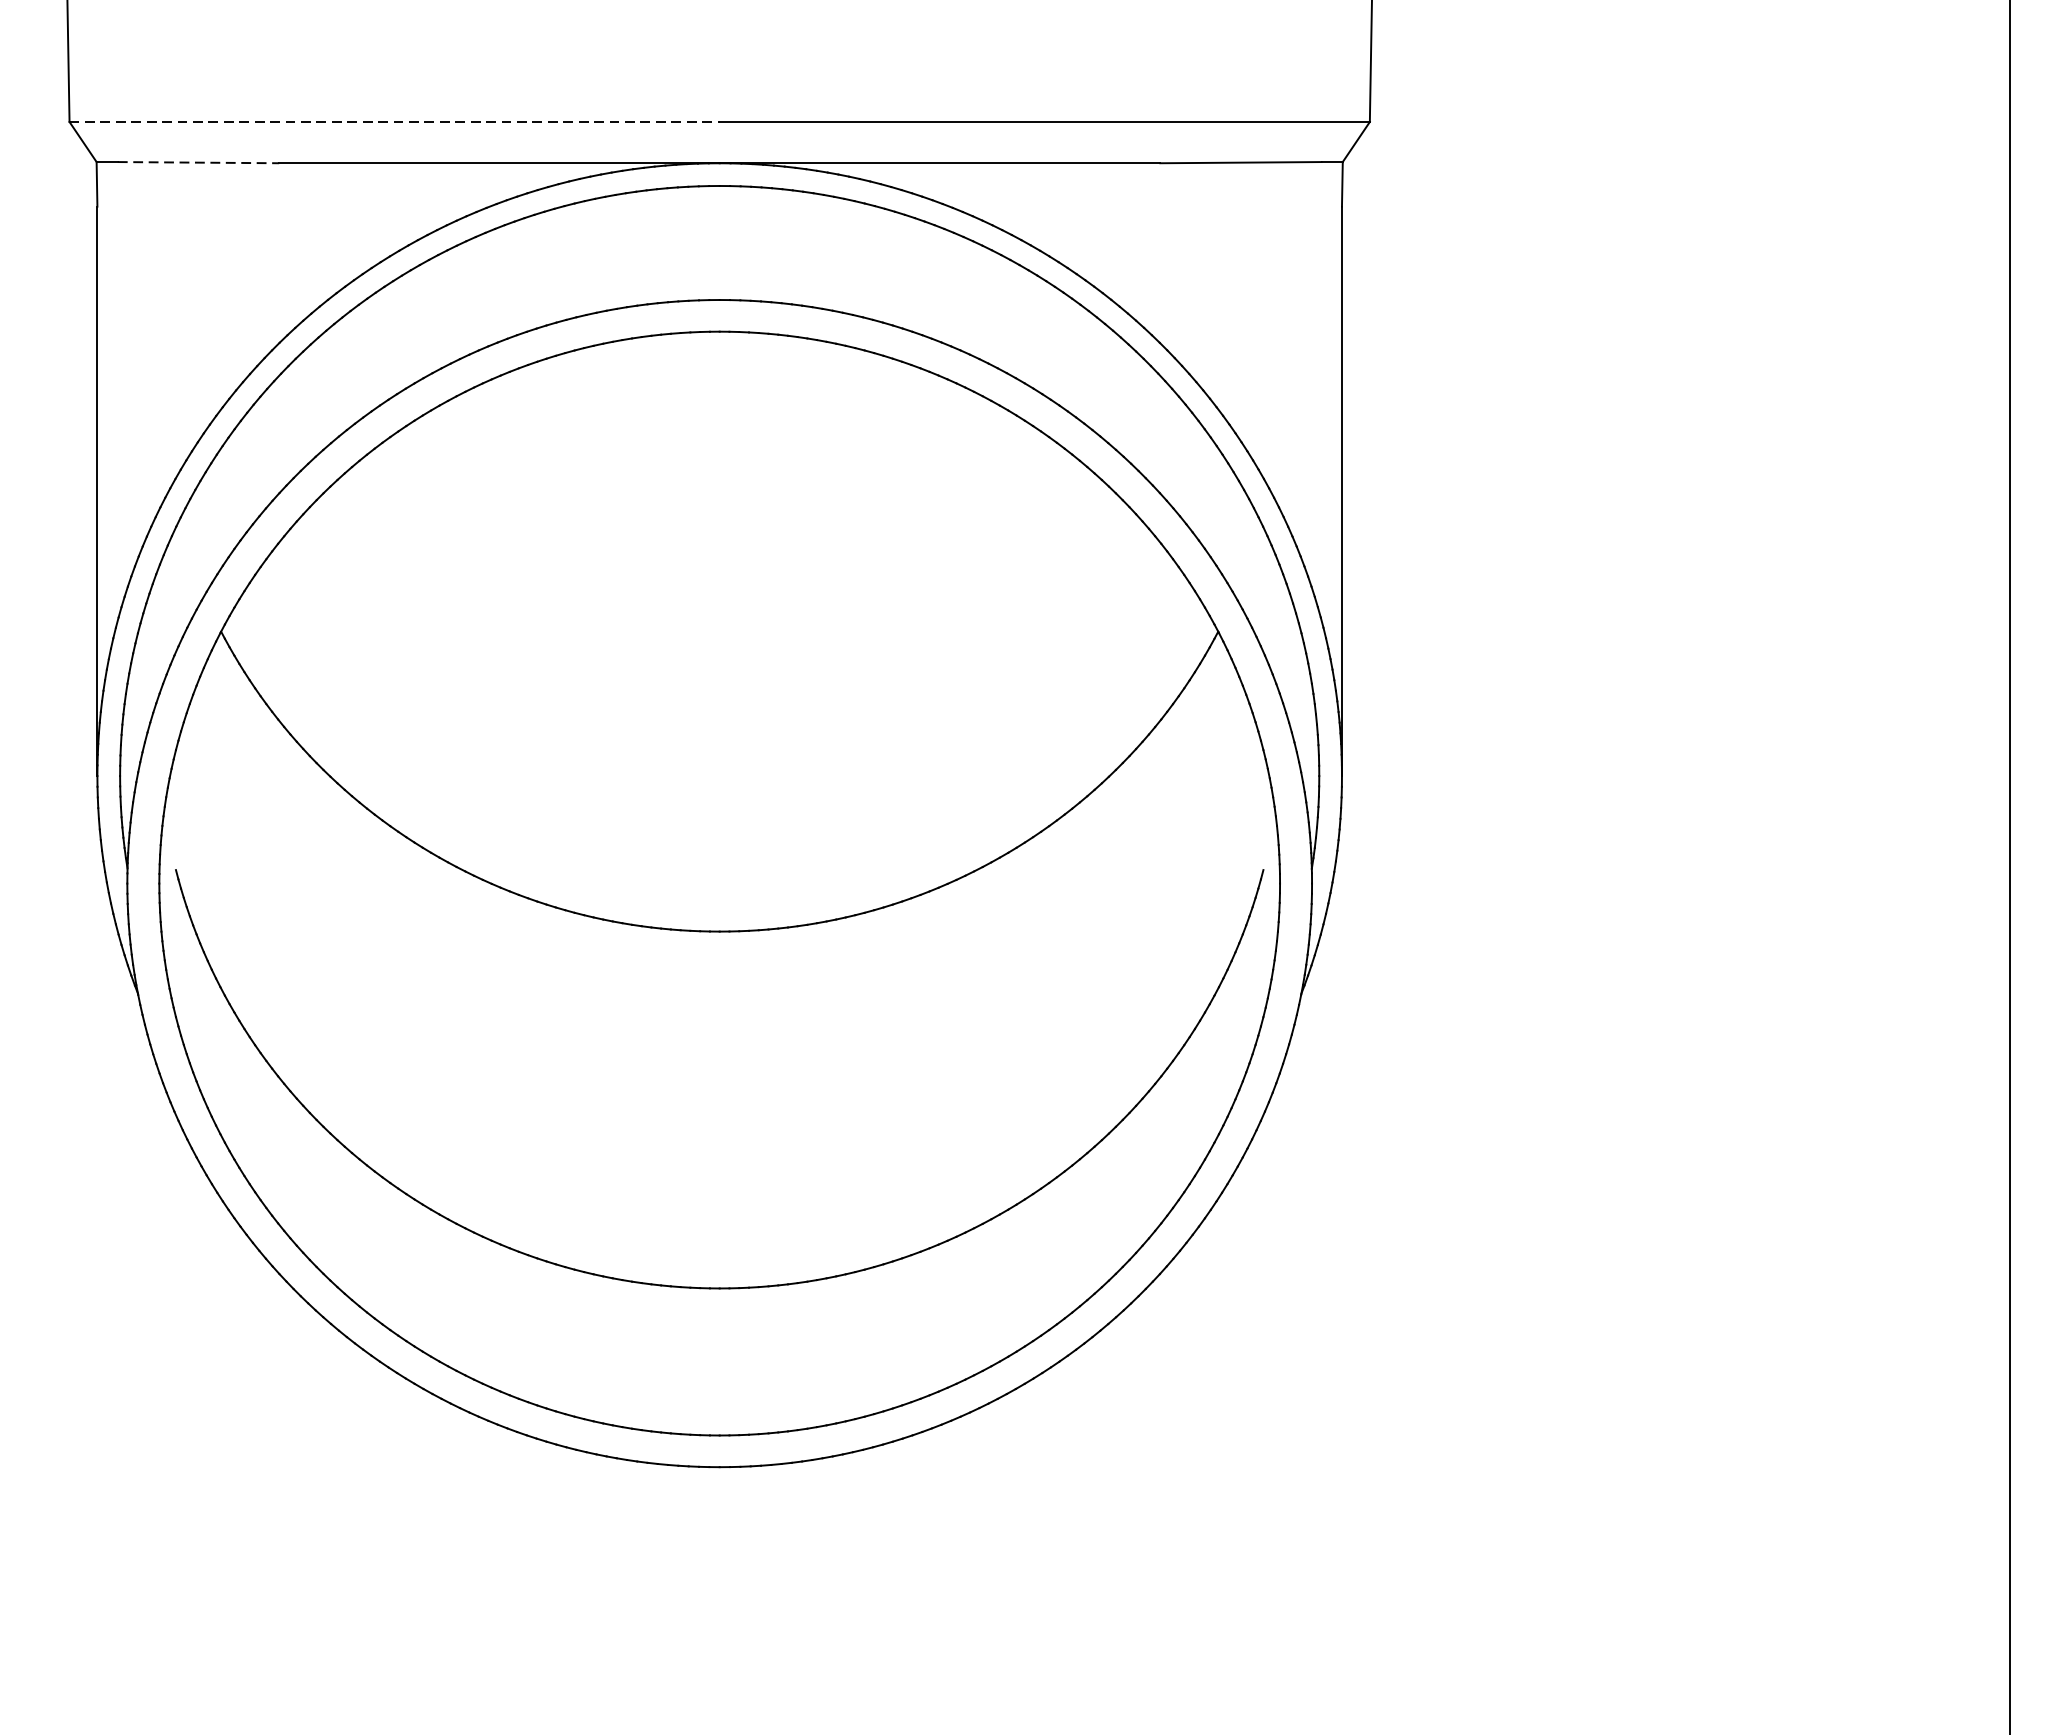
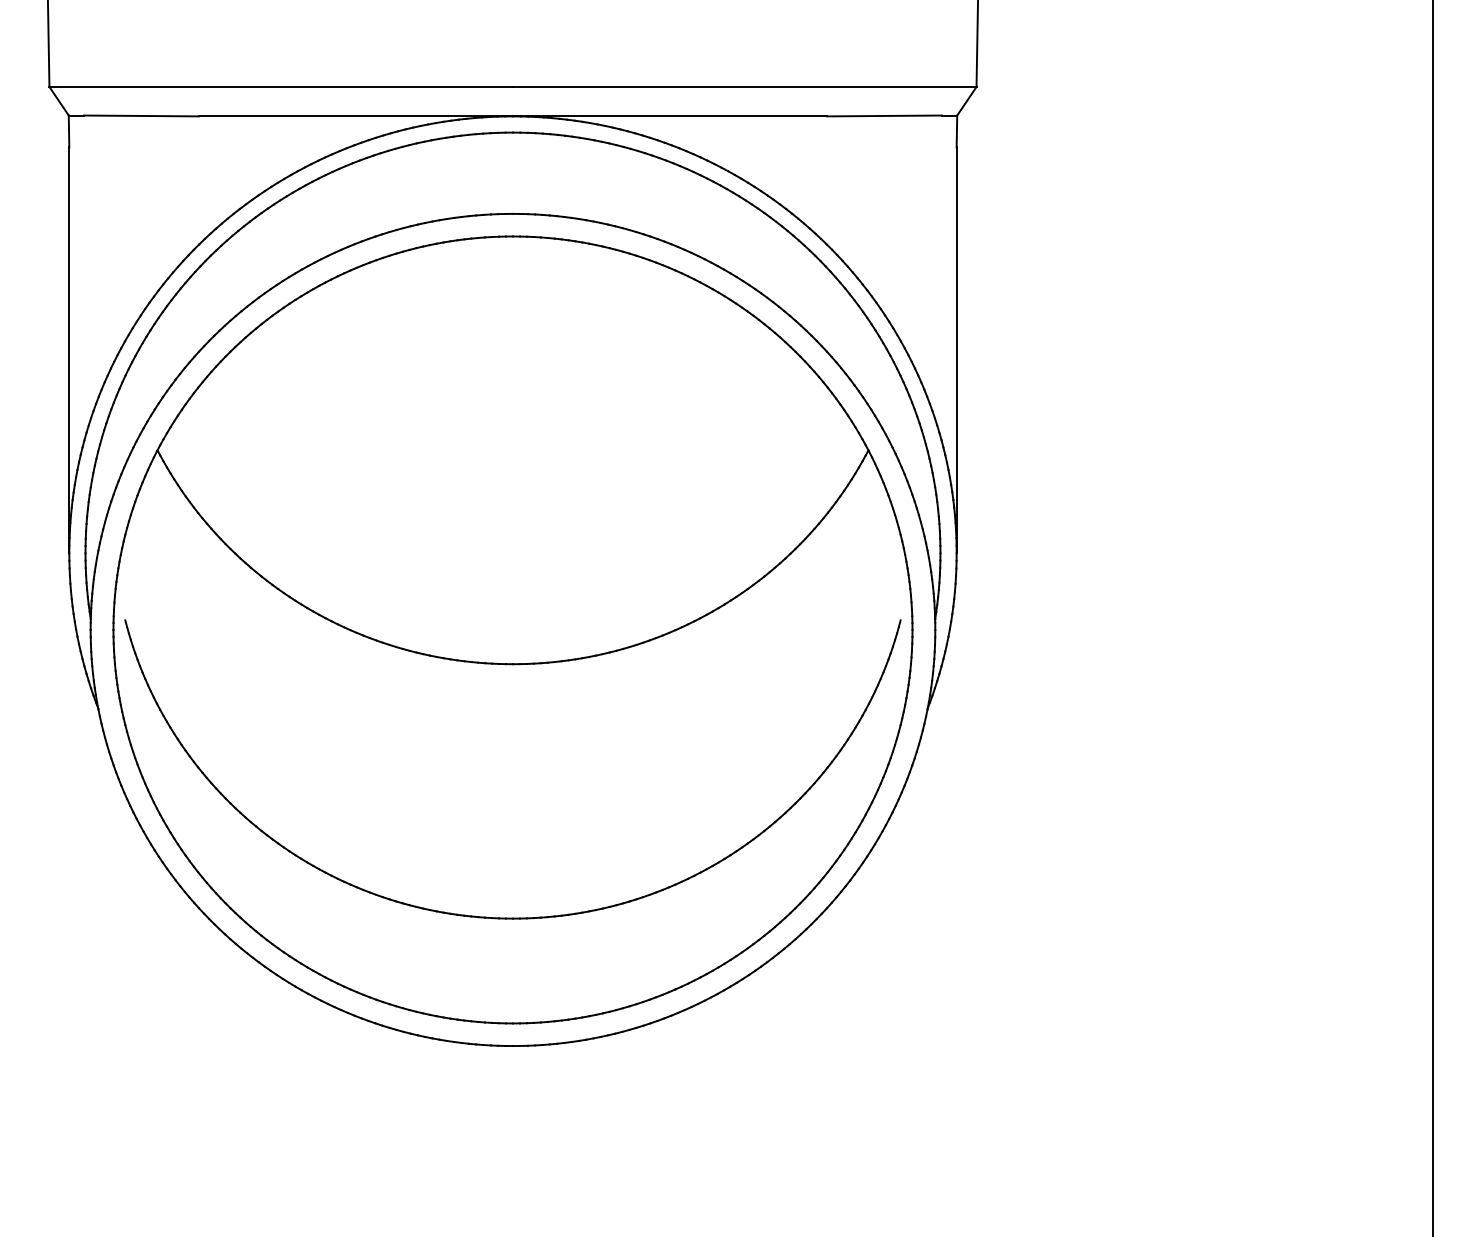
line: (395, 121) -> (281, 86), dashed -> solid
line: (198, 161) -> (141, 115), dashed -> solid

